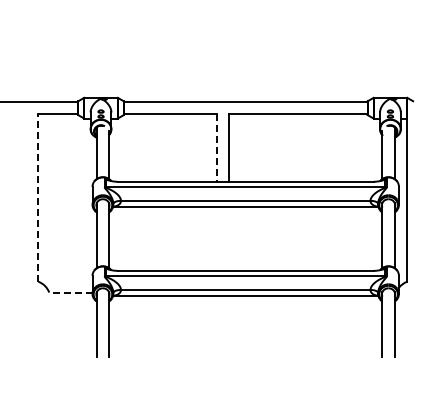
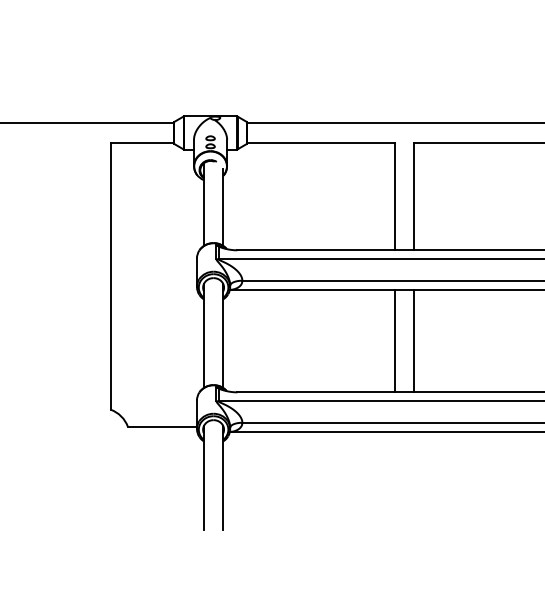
line: (216, 148) -> (394, 197), dashed -> solid
line: (38, 198) -> (110, 276), dashed -> solid
line: (216, 238) -> (394, 340), added
line: (228, 238) -> (413, 340), added
line: (70, 292) -> (161, 426), dashed -> solid

